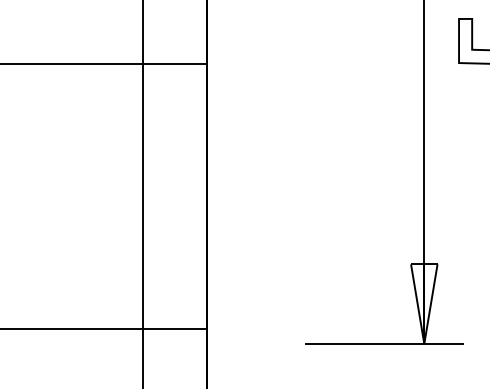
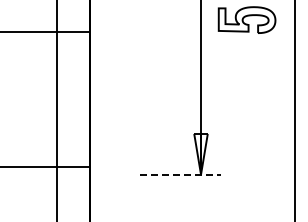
line: (384, 343) -> (180, 174), solid -> dashed

